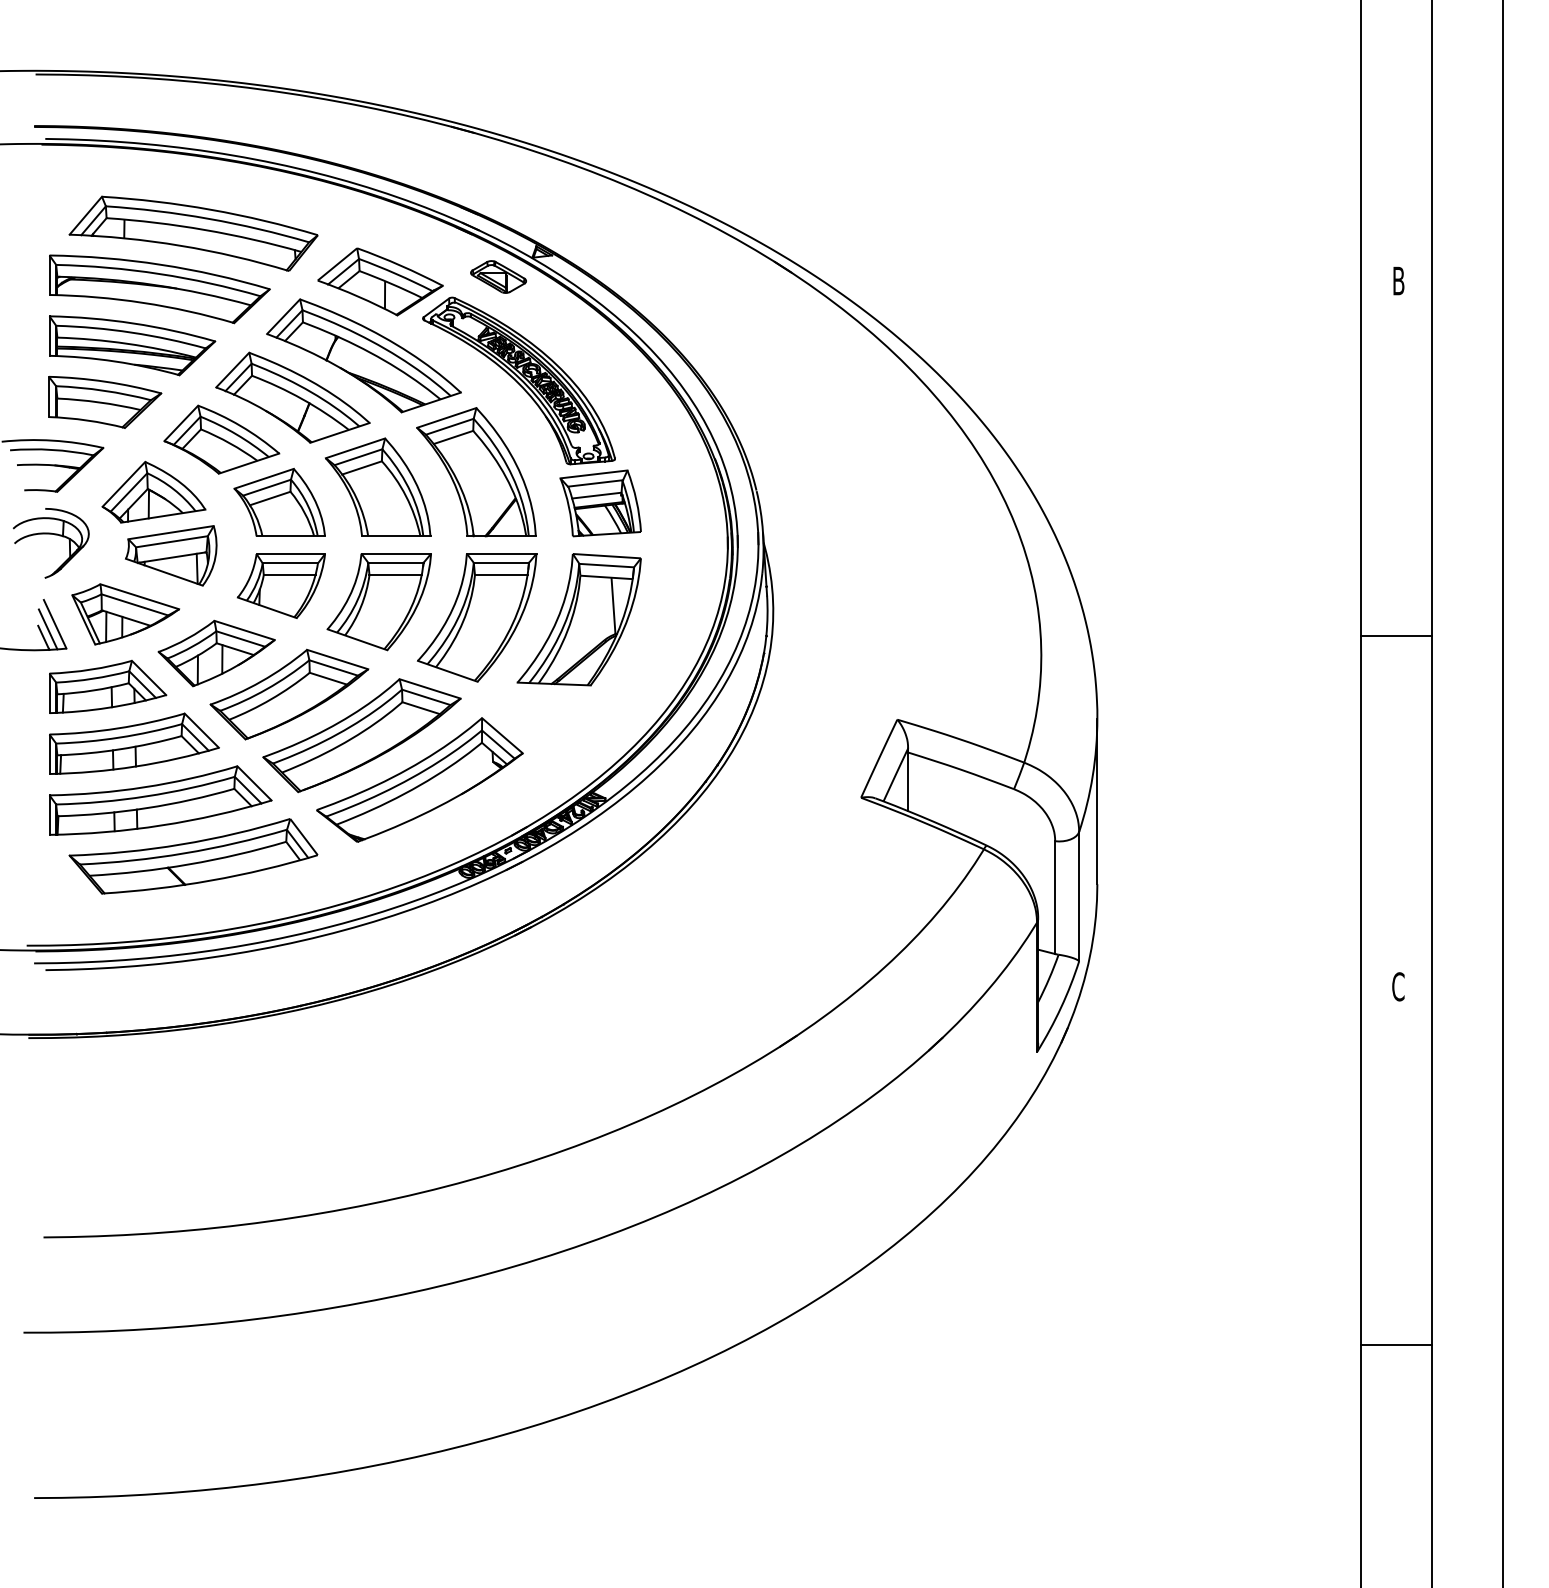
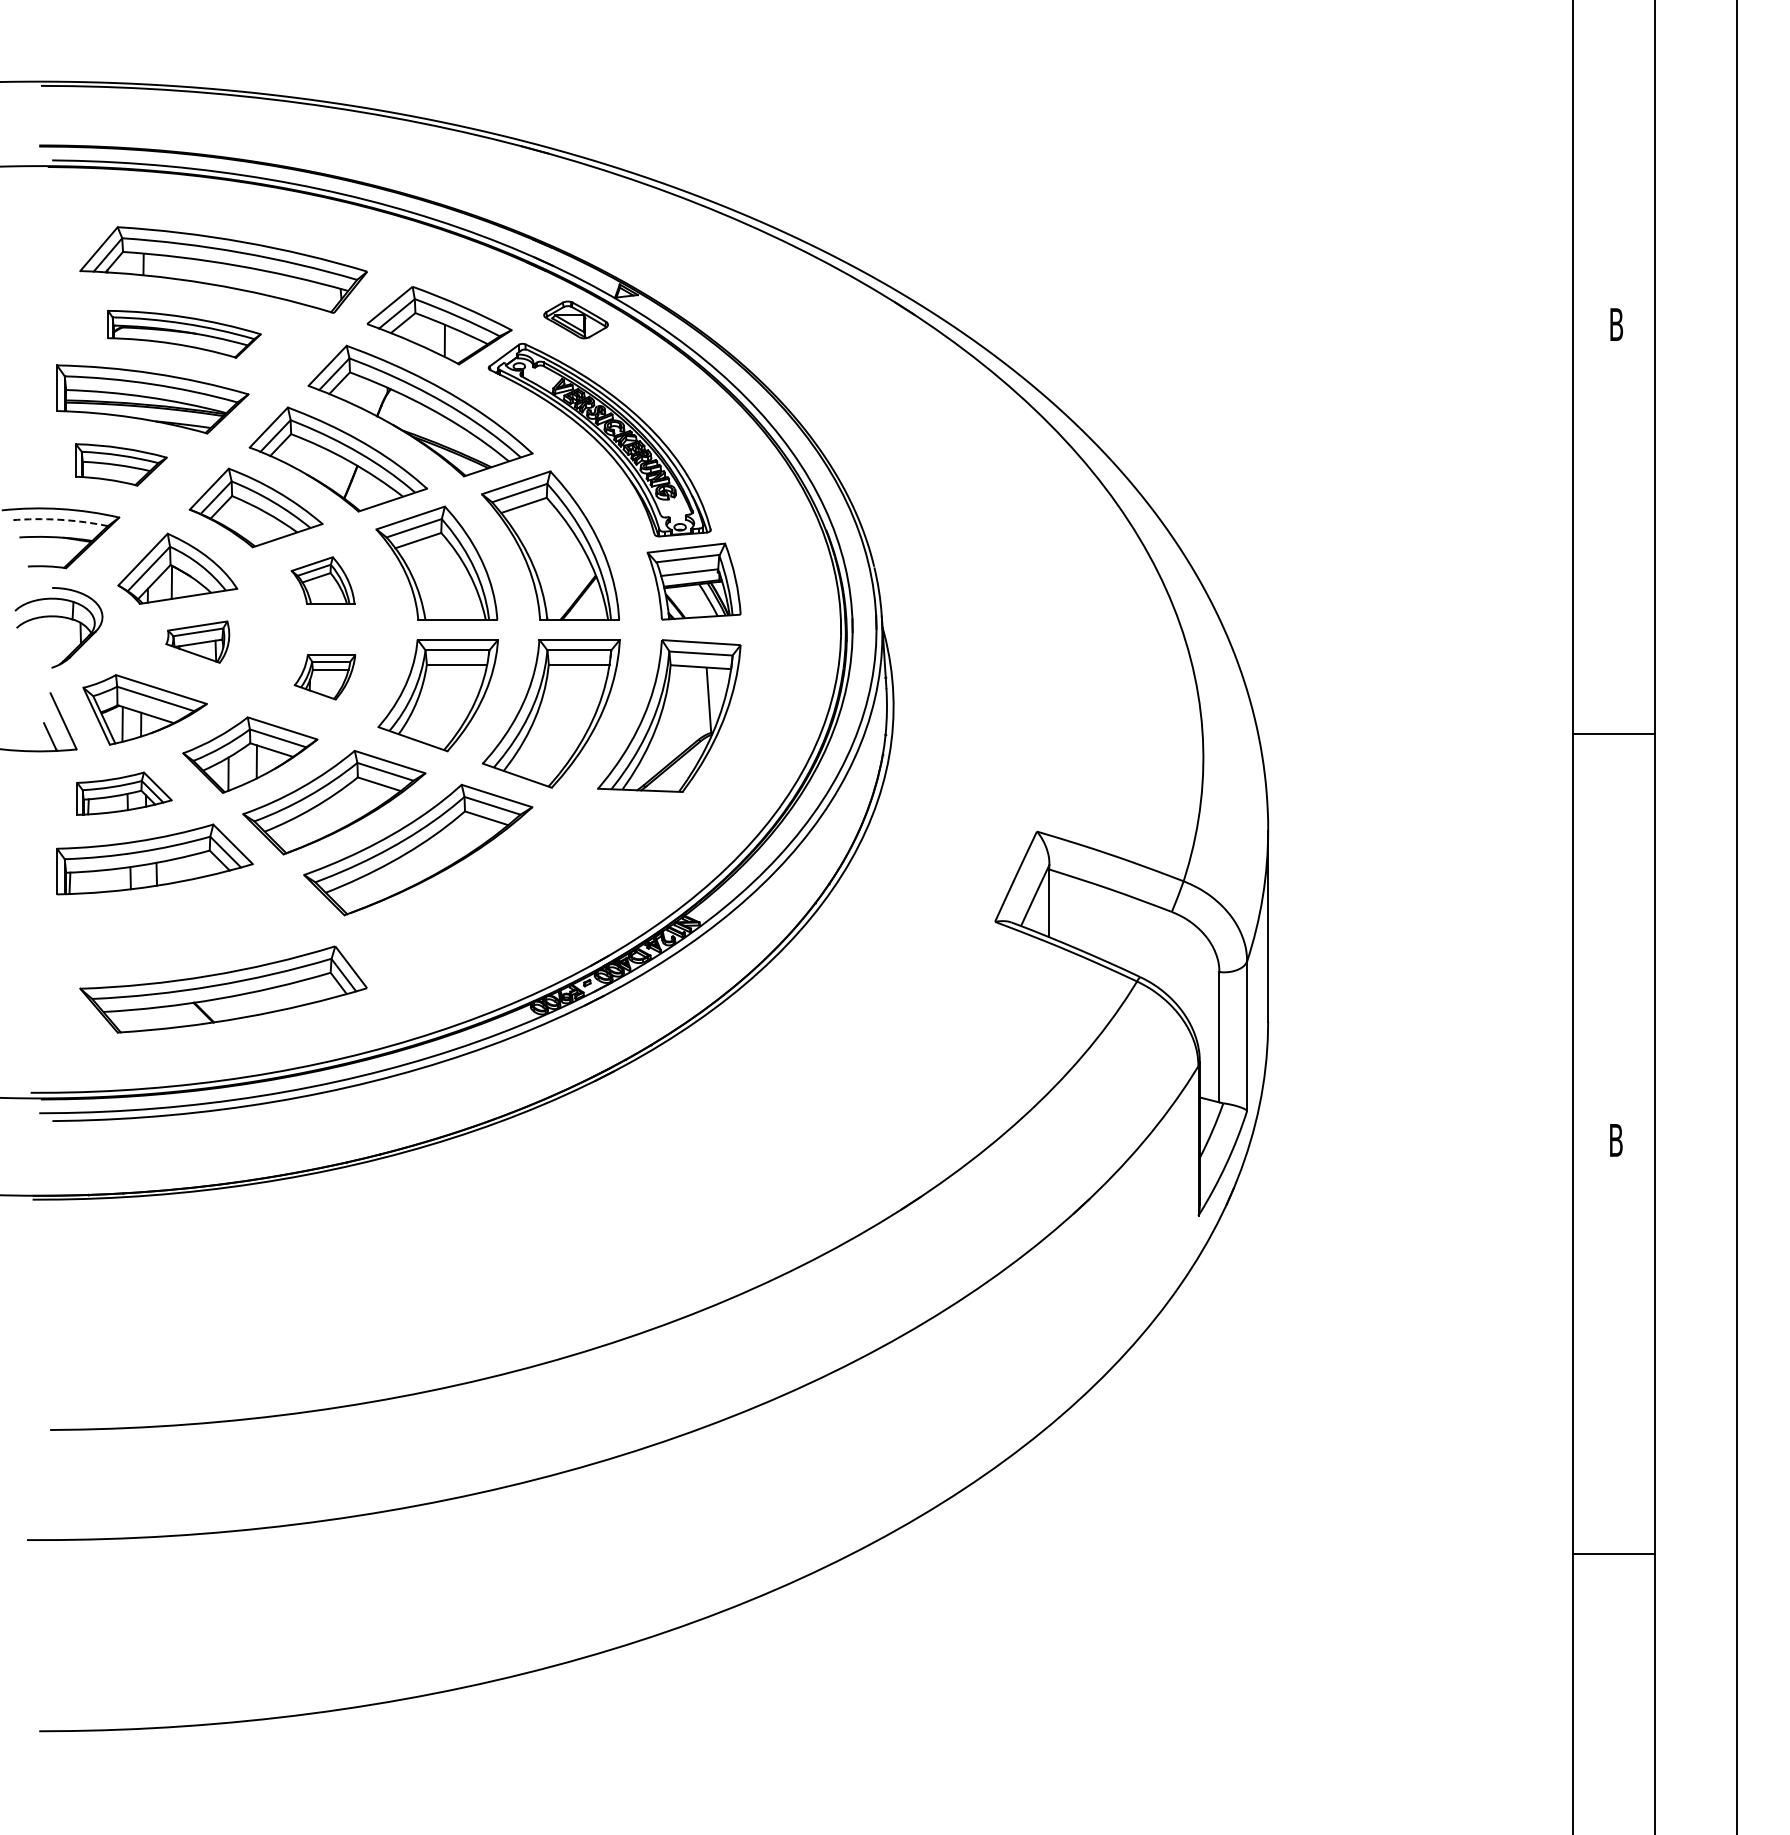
part: (159, 289) -> (184, 334), size x0.6
part: (105, 402) -> (121, 464), size x0.7
arc: (51, 449) -> (59, 519), solid -> dashed
part: (279, 502) -> (322, 580), size x0.6
part: (171, 555) -> (197, 641), size x0.6
part: (280, 586) -> (324, 677), size x0.6
line: (48, 629) -> (55, 727), removed
part: (107, 686) -> (124, 793), size x0.7
part: (420, 779) -> (485, 900), removed
part: (160, 800) -> (185, 924), removed
text: (1398, 986) -> (1616, 1140), C -> B

